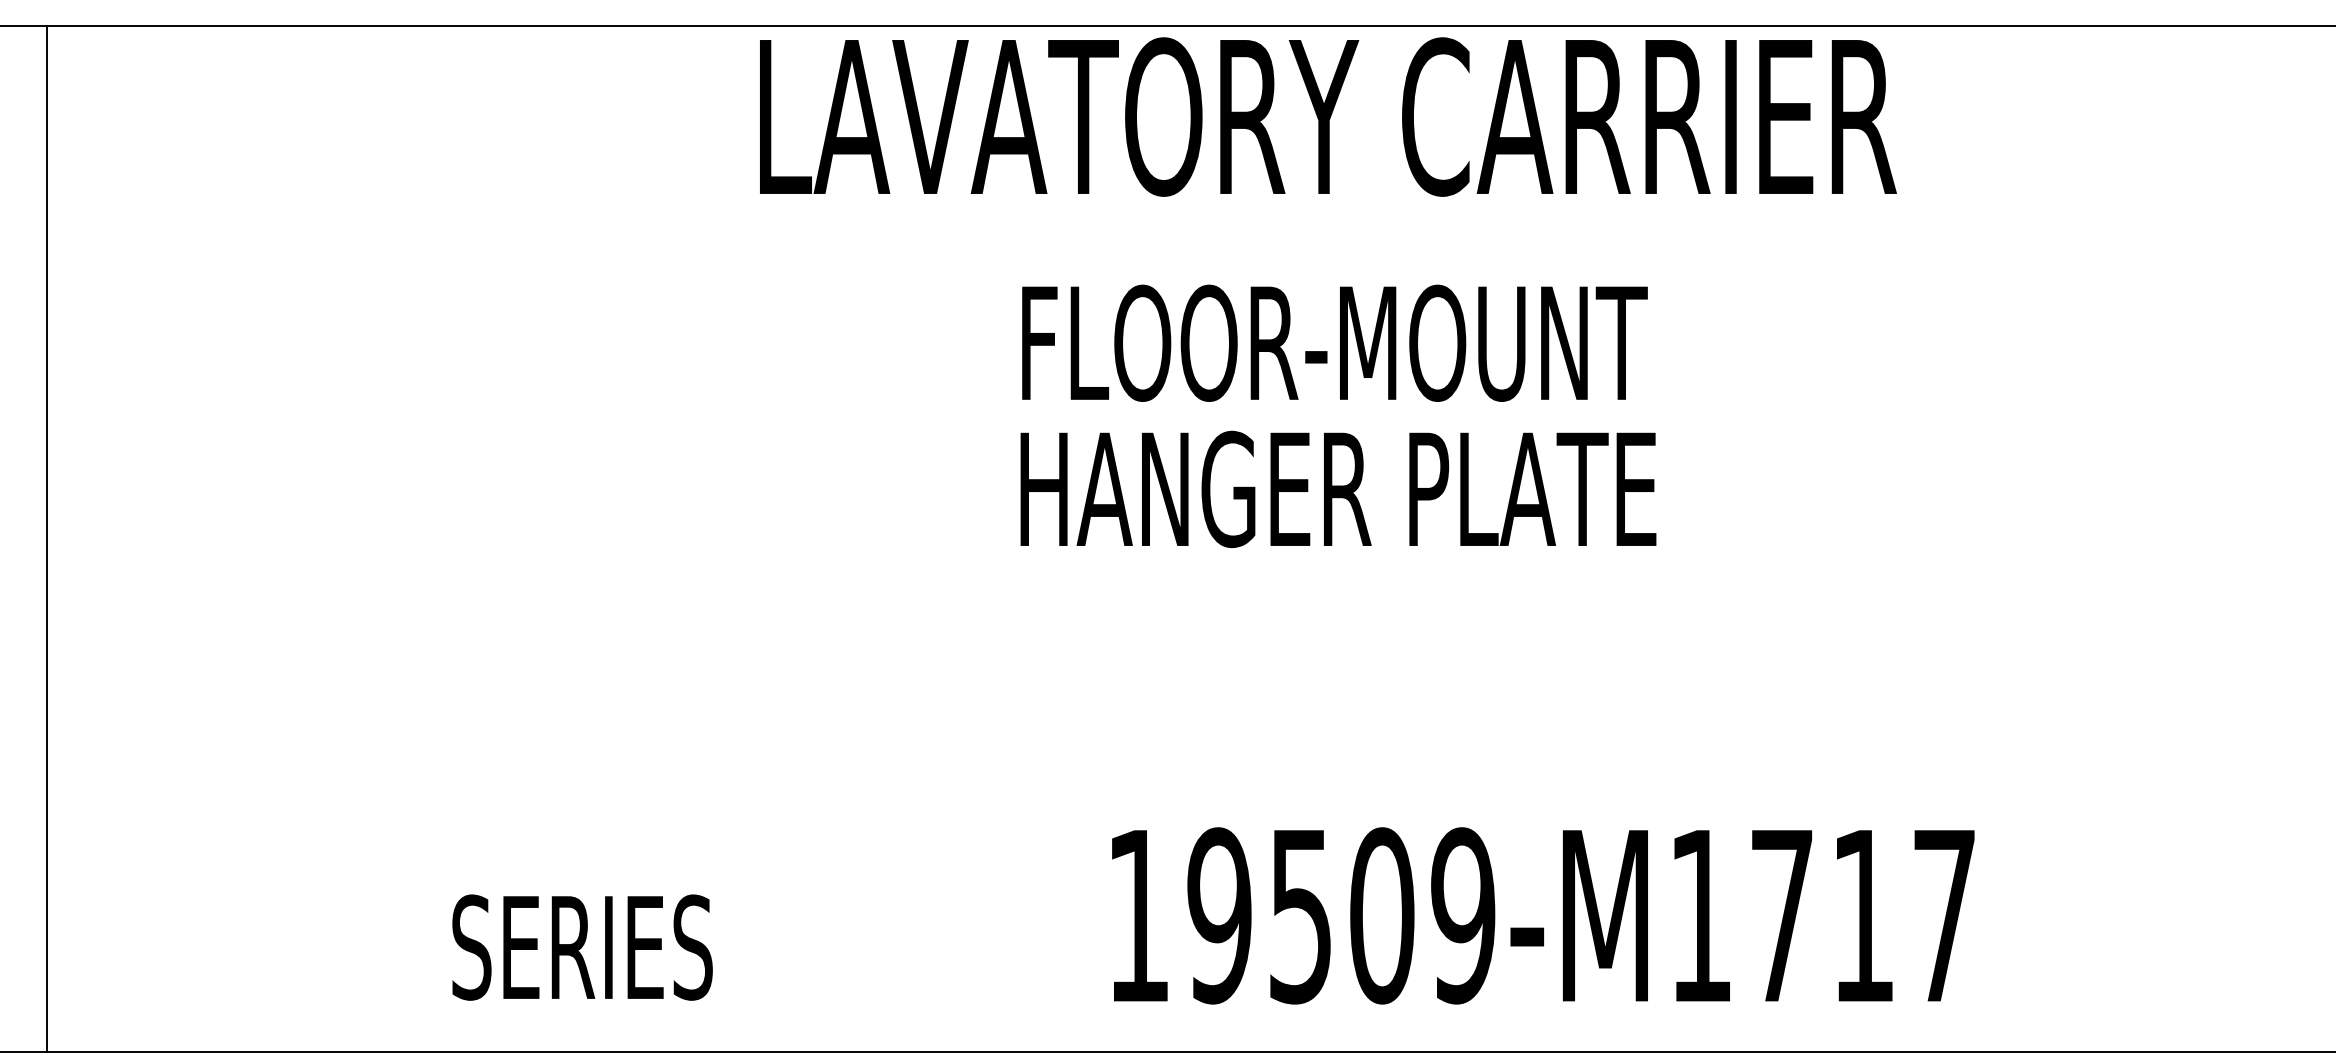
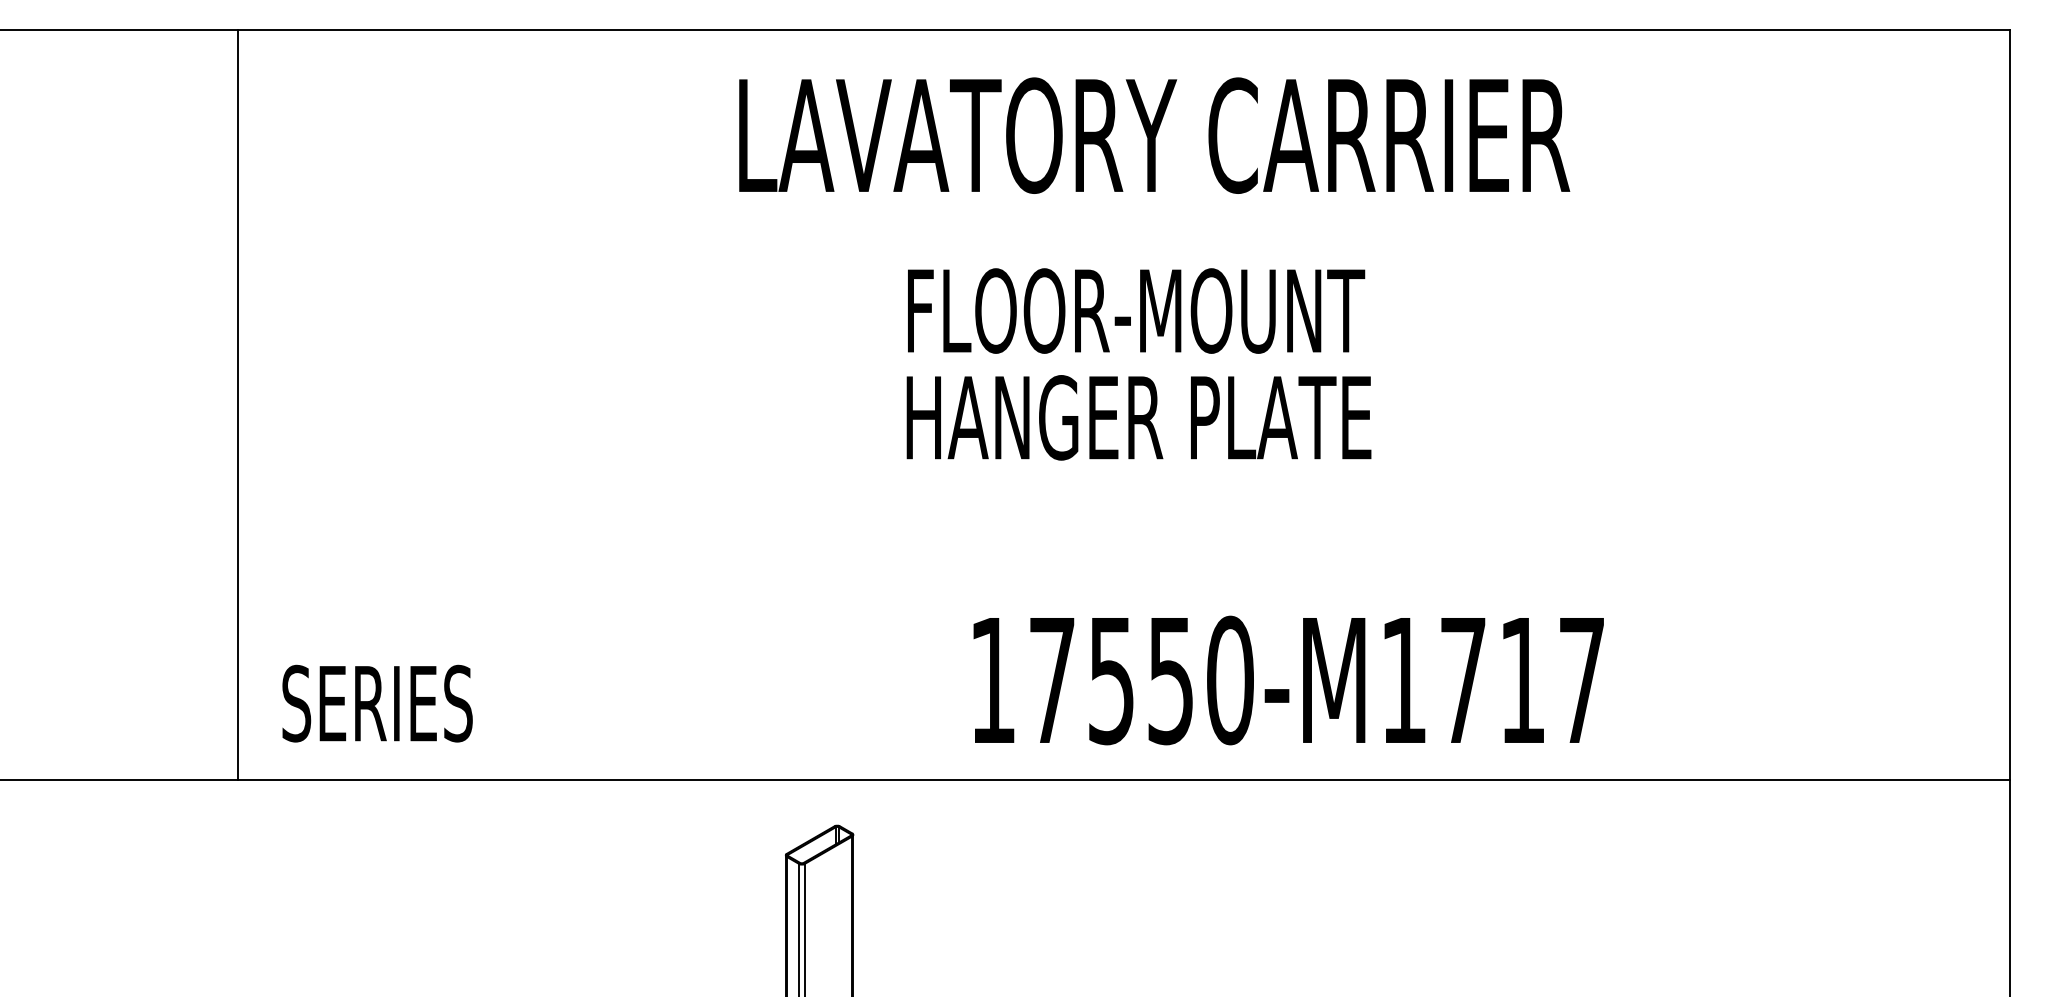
text: (1328, 116) -> (1154, 135), moved
text: (1337, 416) -> (1138, 364), moved
line: (47, 538) -> (238, 404), moved
text: (1340, 915) -> (1140, 680), 19509-M1717 -> 17550-M1717
text: (582, 947) -> (377, 703), moved

